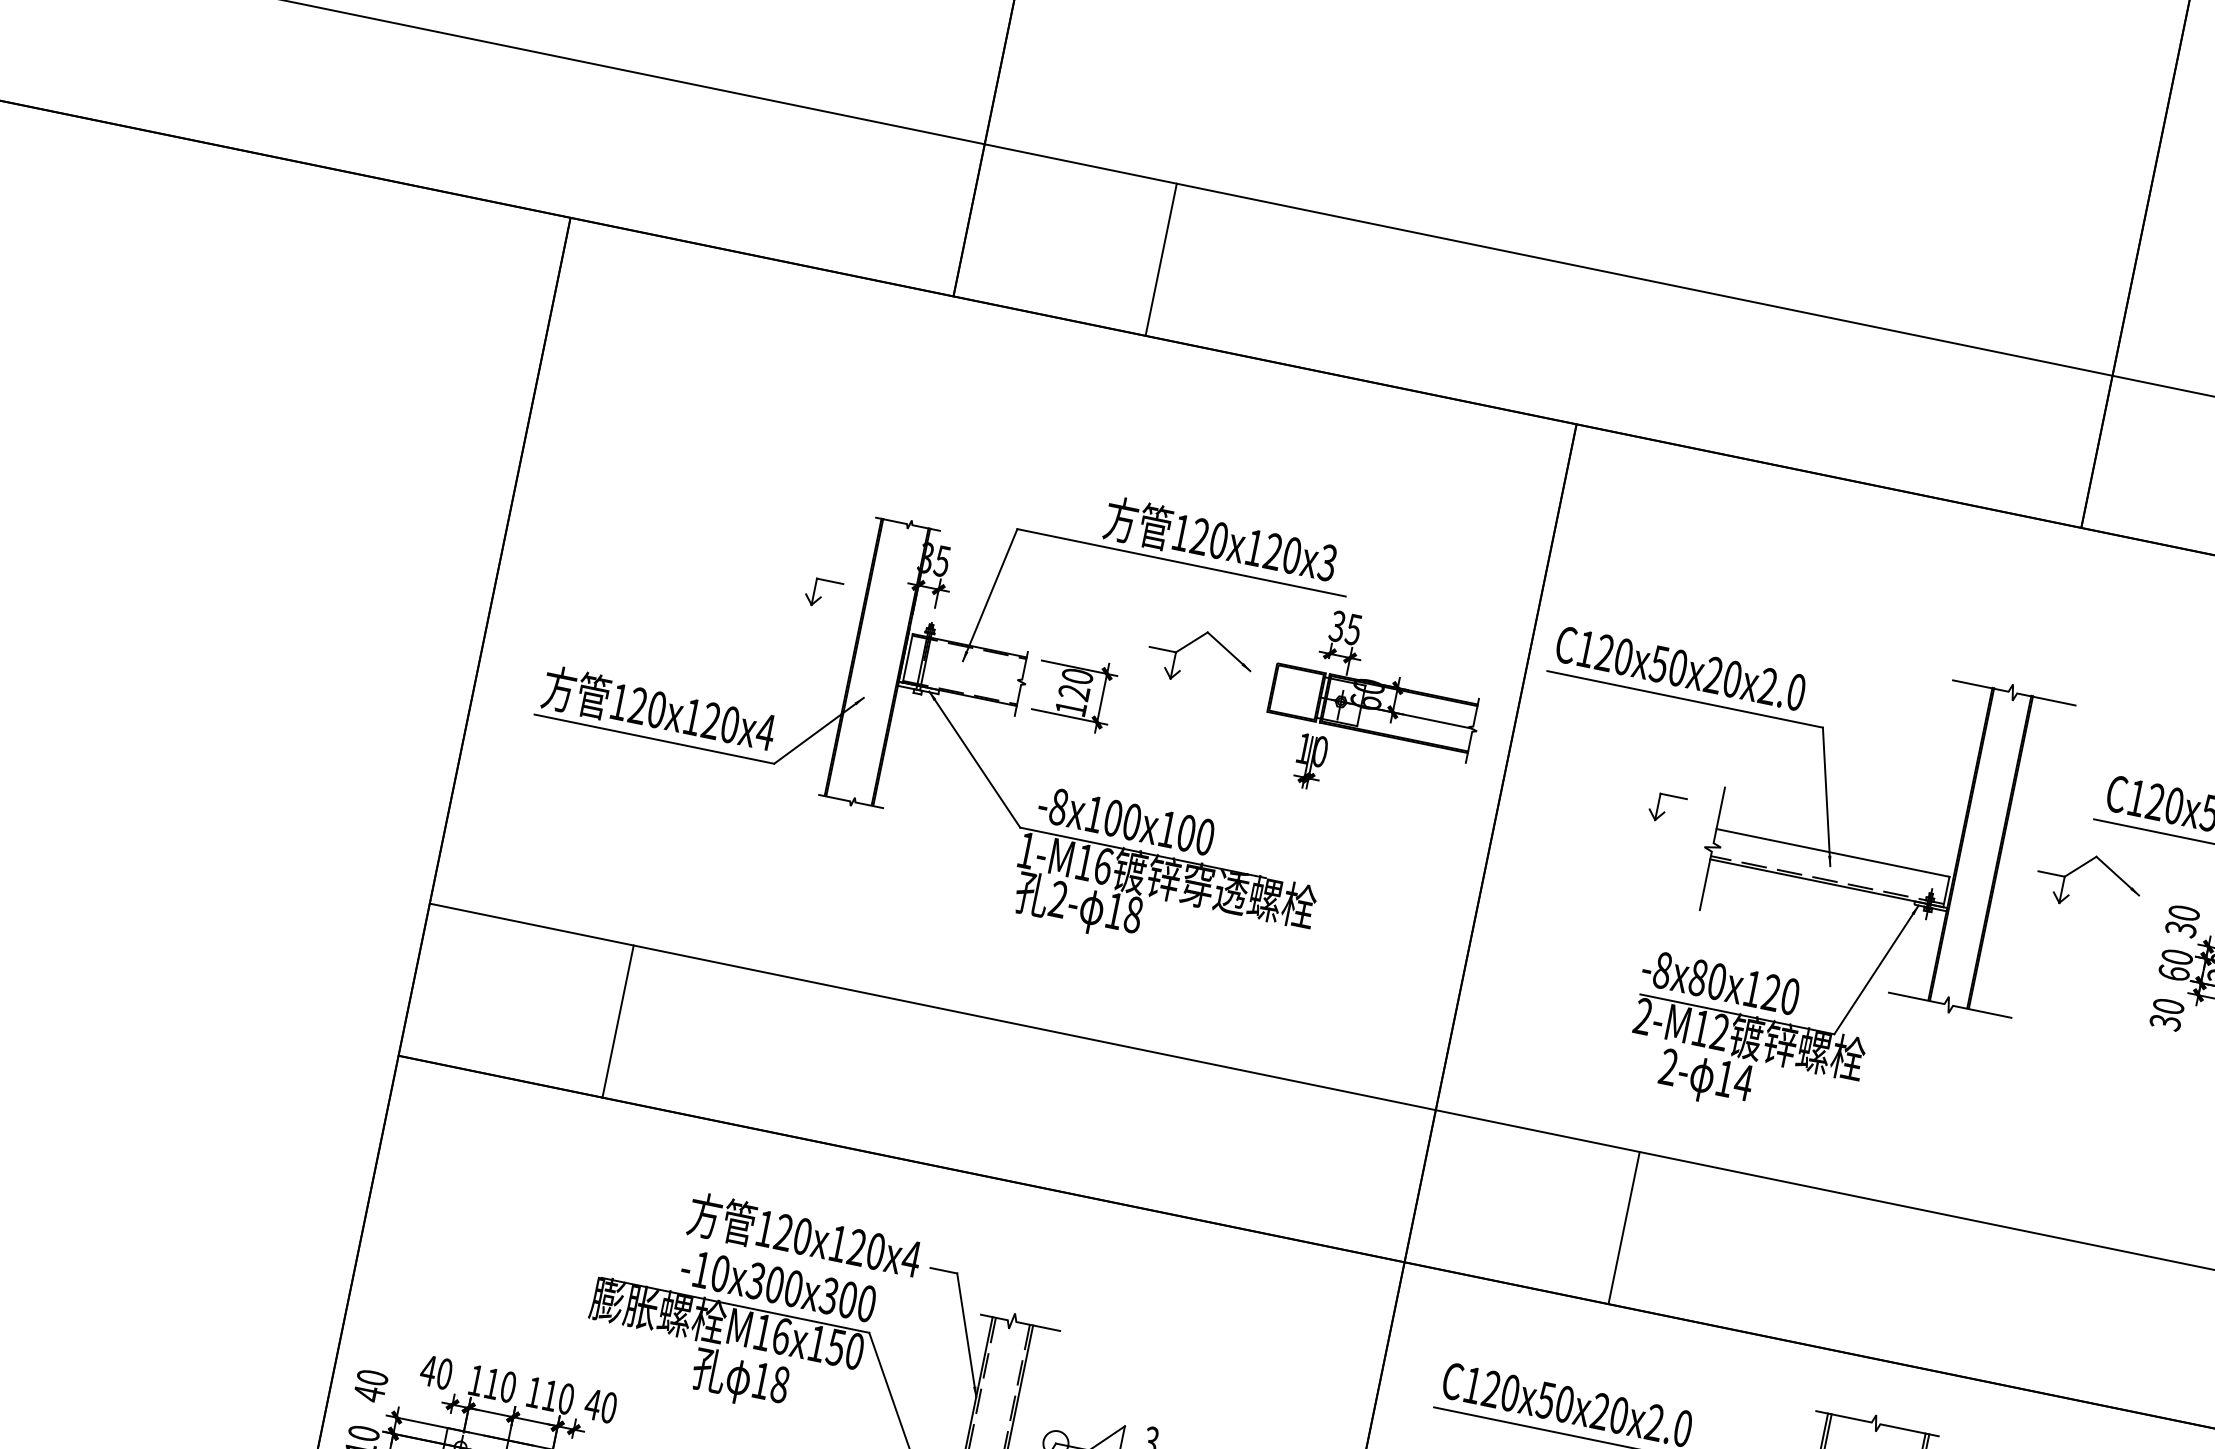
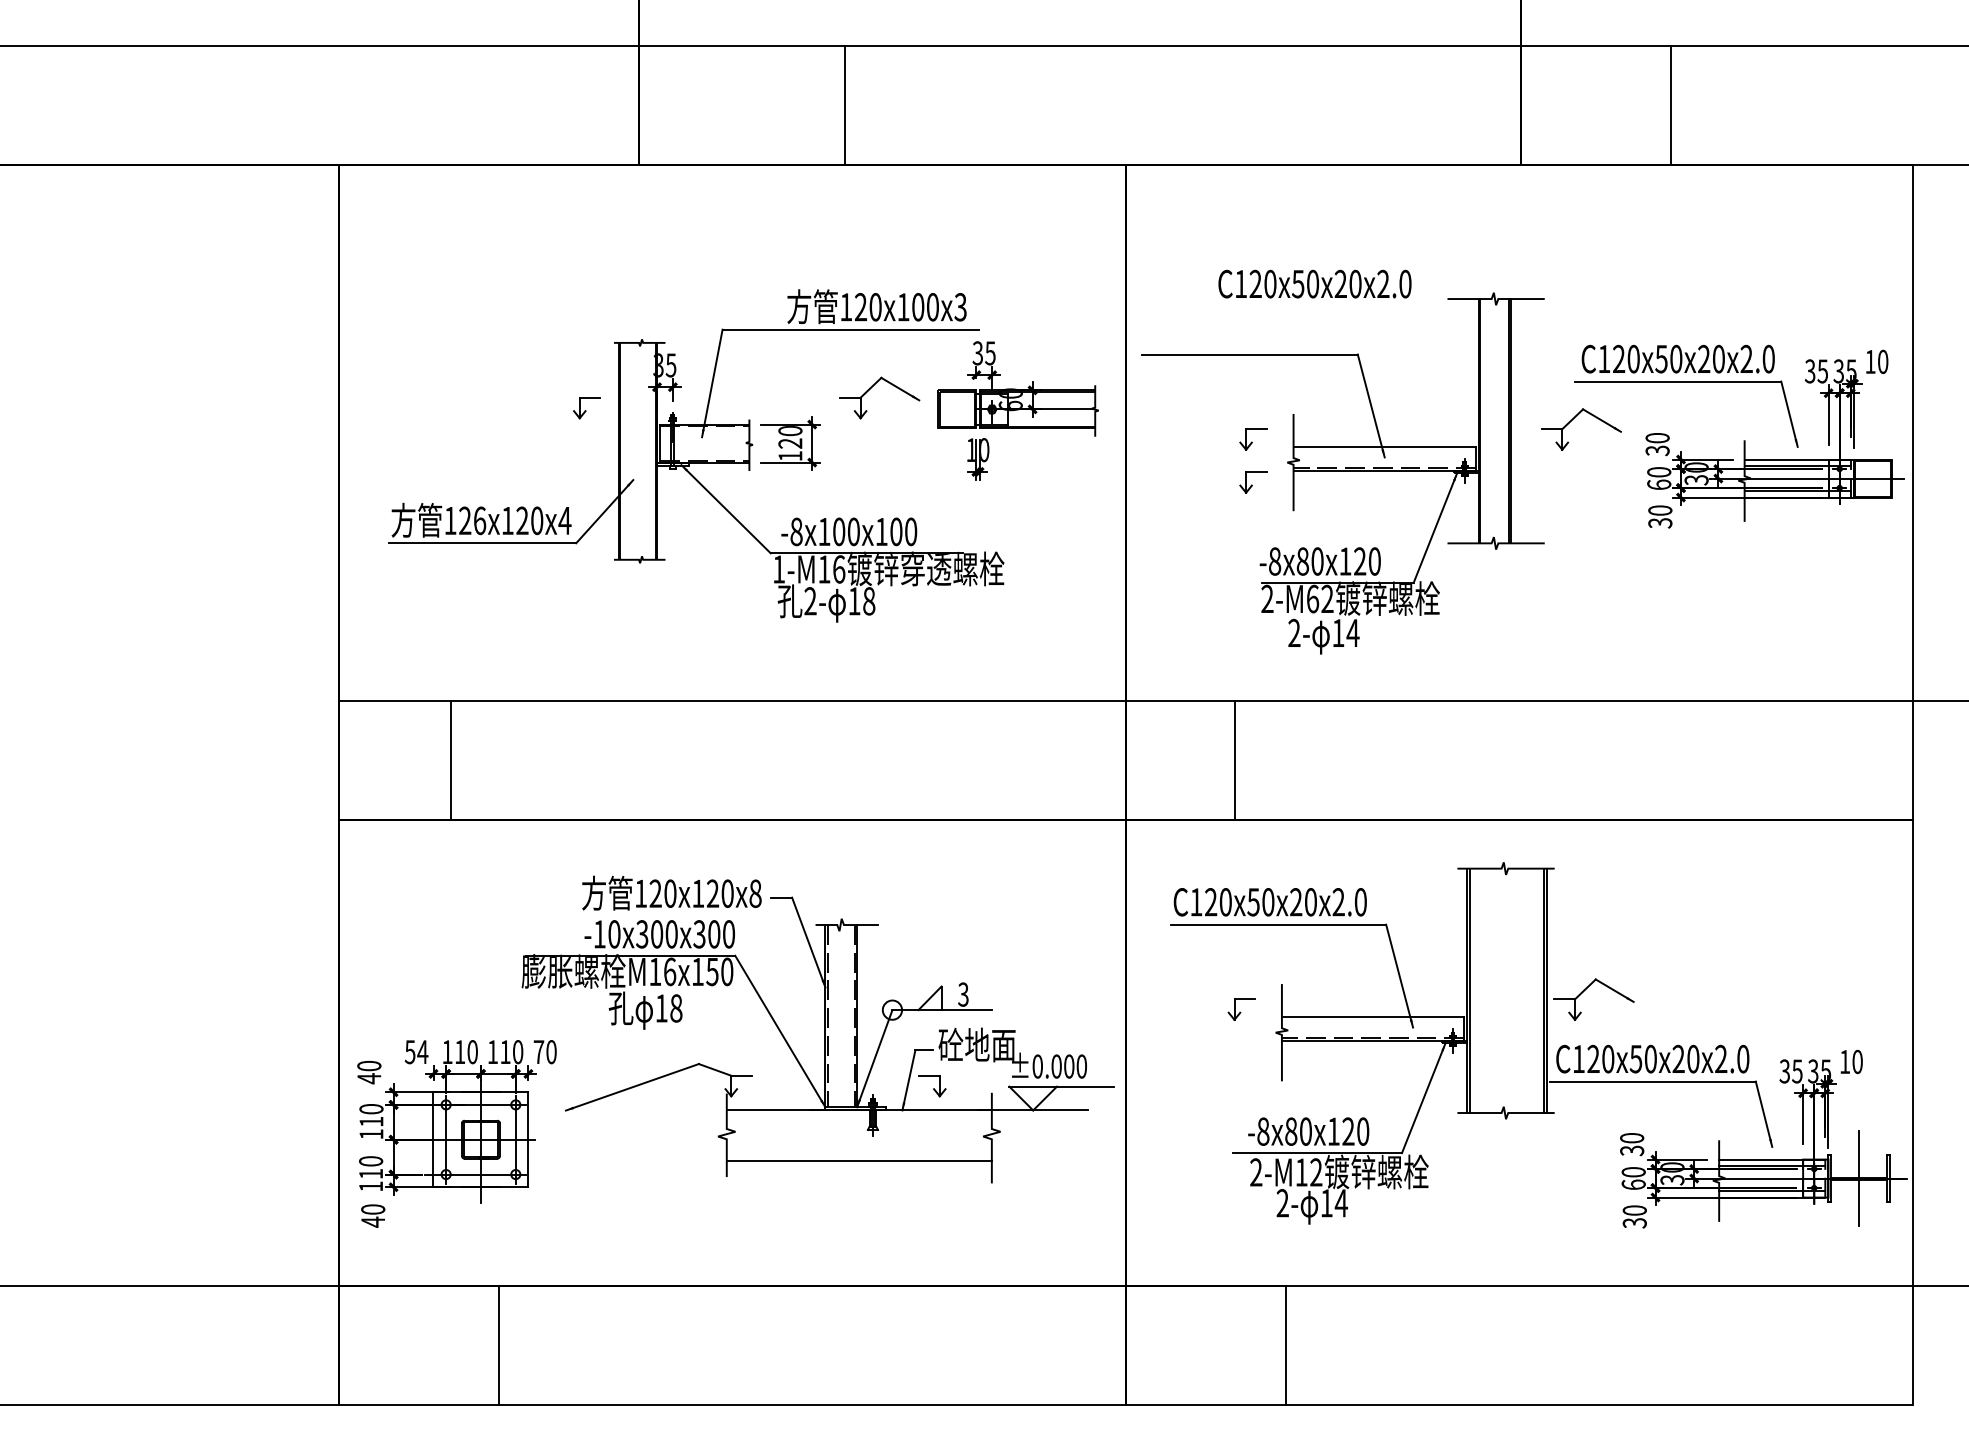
line: (1162, 258) -> (845, 104), moved
text: (1273, 552) -> (918, 307), 120x120x3 -> 120x100x3
text: (1680, 667) -> (1314, 283), moved
text: (657, 709) -> (480, 520), 120x120x4 -> 126x120x4
part: (1655, 863) -> (1253, 482), added
line: (617, 1021) -> (450, 760), moved
text: (1702, 1027) -> (1313, 598), 2-M12 -> 2-M62
line: (1623, 1227) -> (1234, 760), moved
text: (911, 1258) -> (755, 893), 120x120x4 -> 120x120x8
text: (436, 1372) -> (416, 1052), 40 -> 54
text: (592, 1403) -> (538, 1051), 40 -> 70

